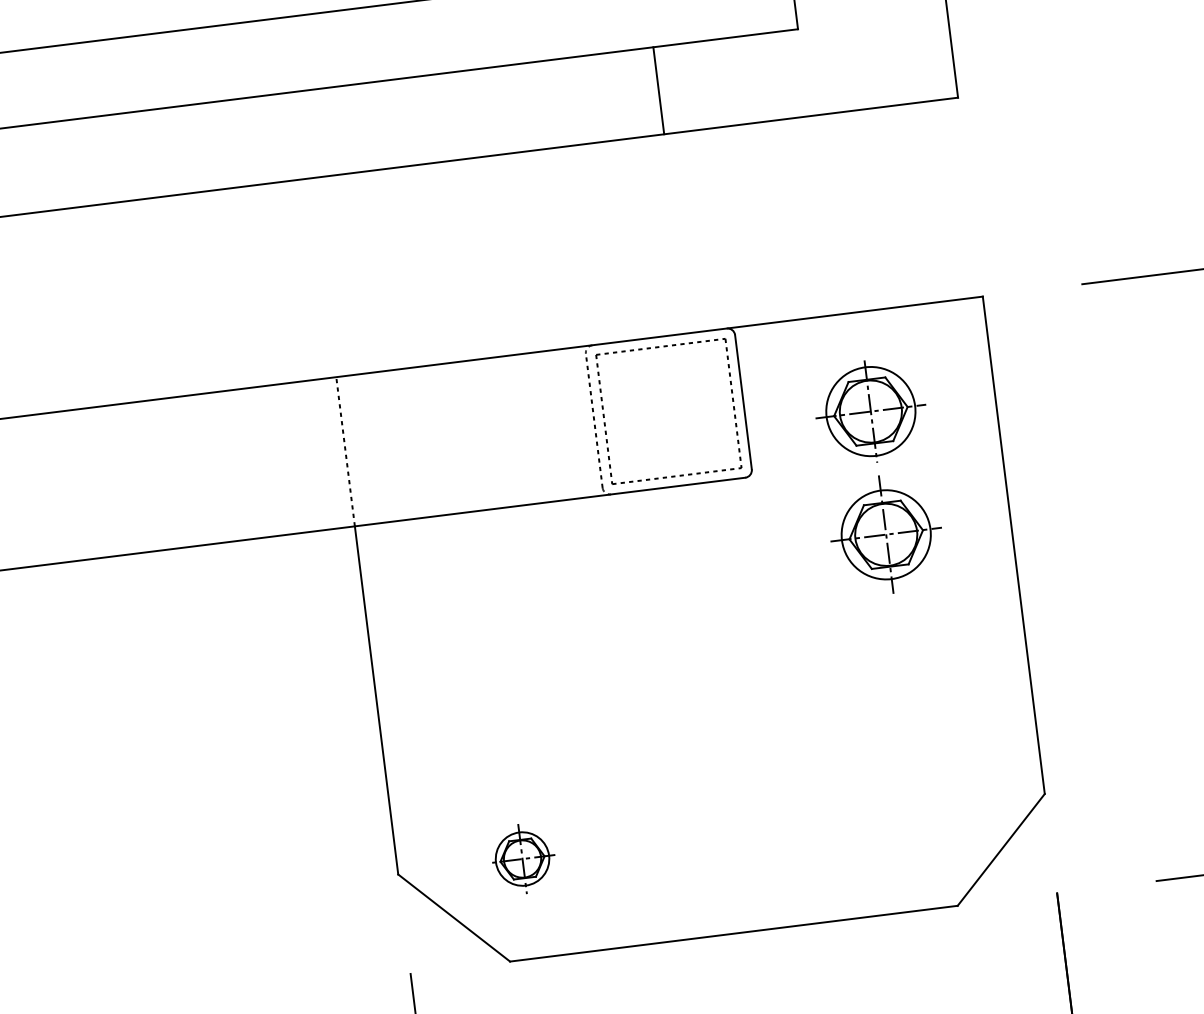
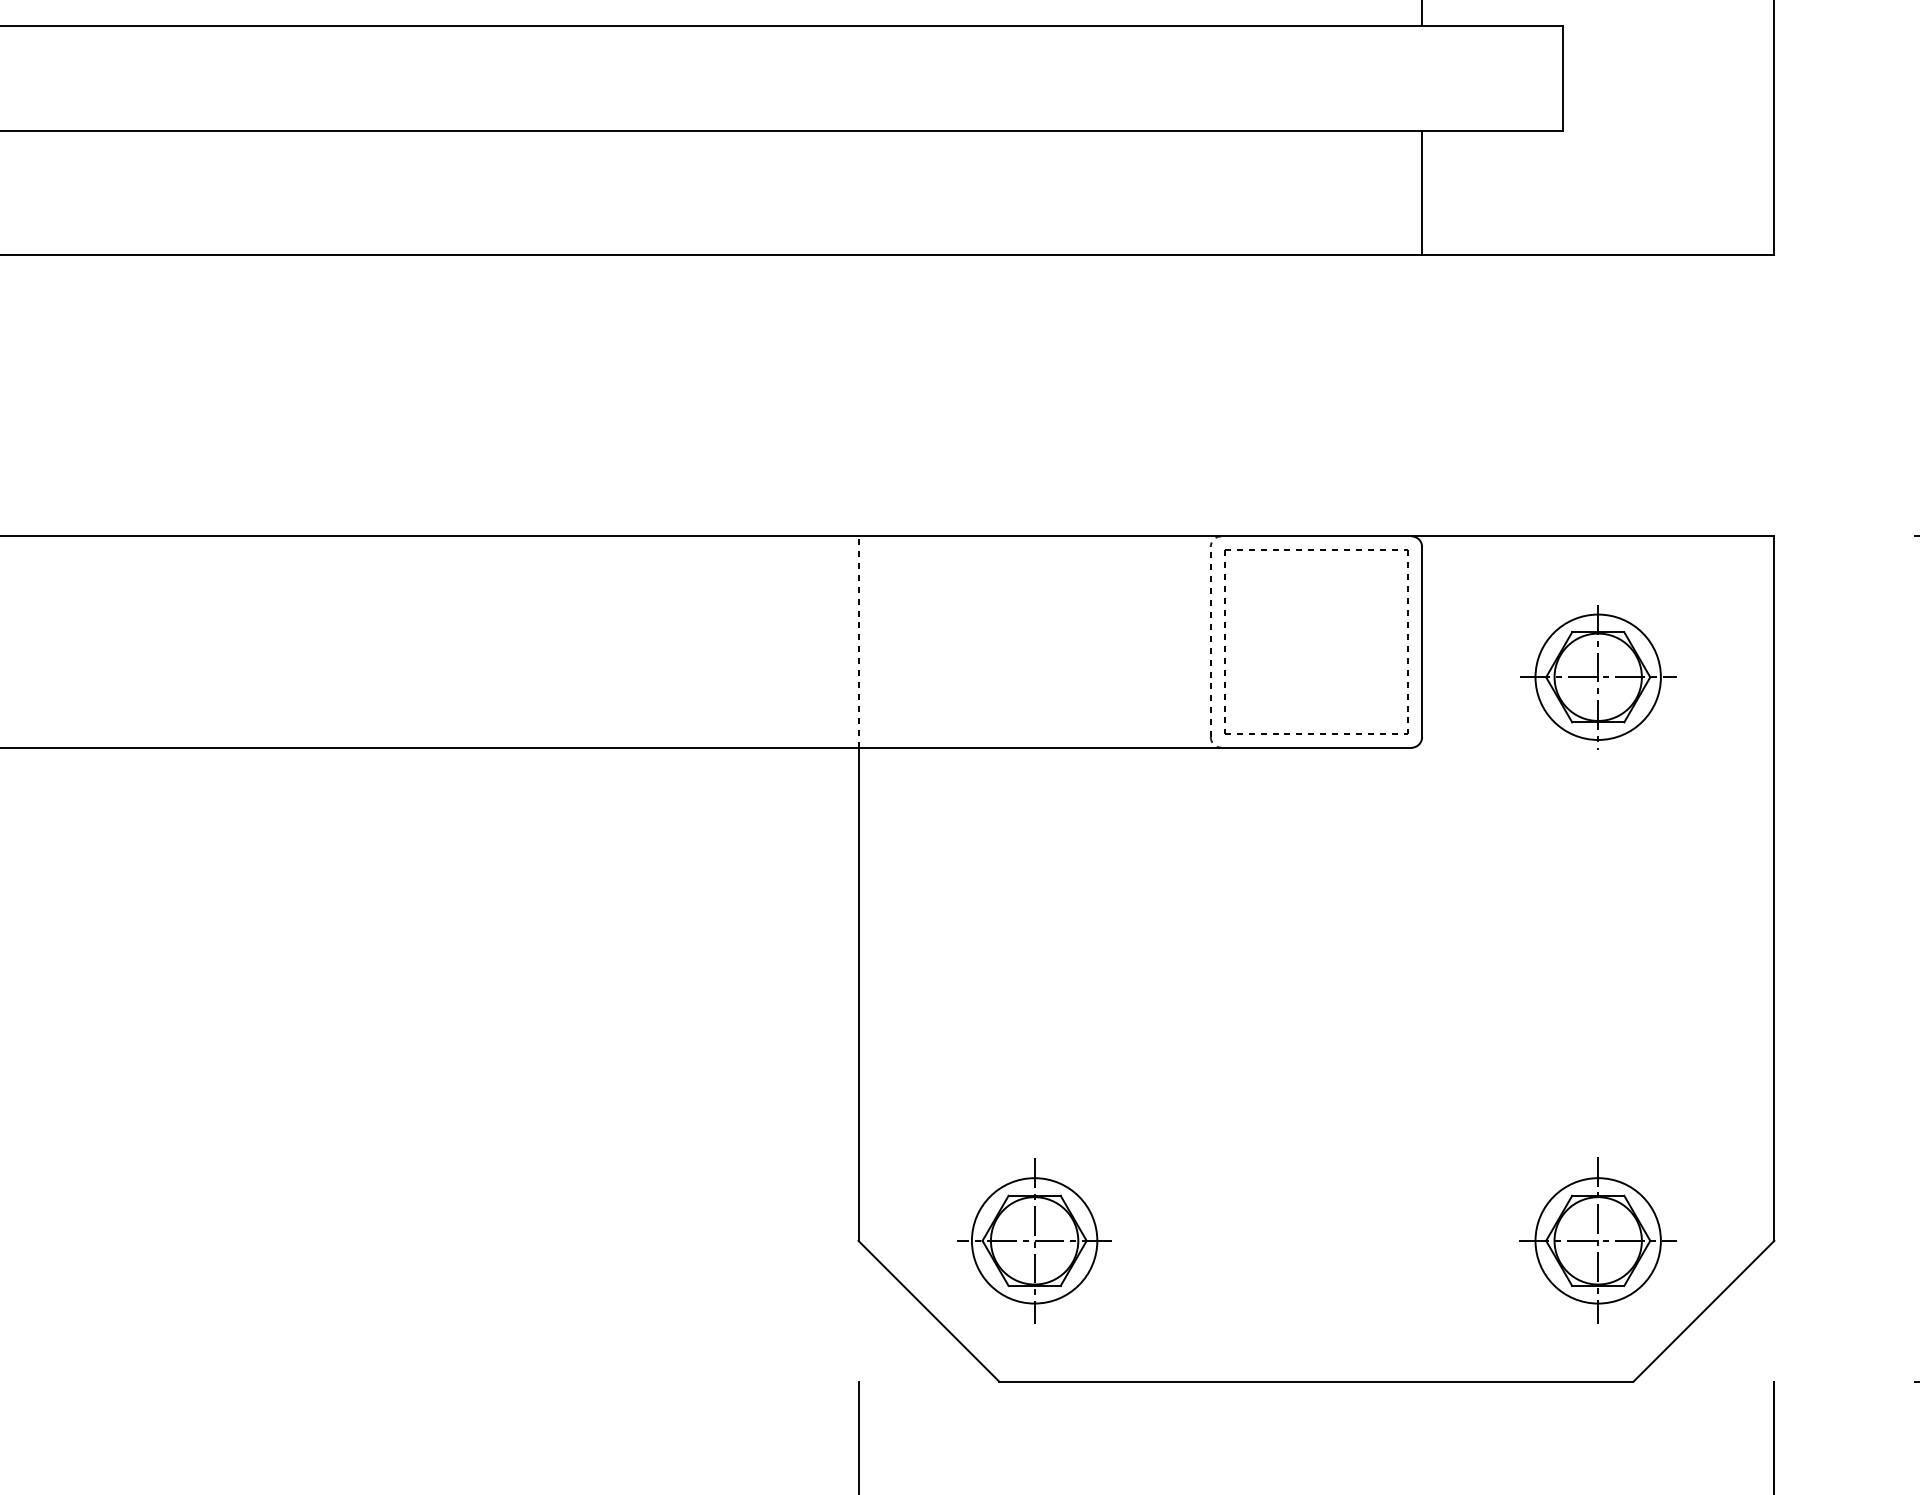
line: (659, 90) -> (1422, 192), moved
part: (885, 534) -> (1597, 1240), moved
part: (522, 858) -> (1034, 1240), size x1.67

